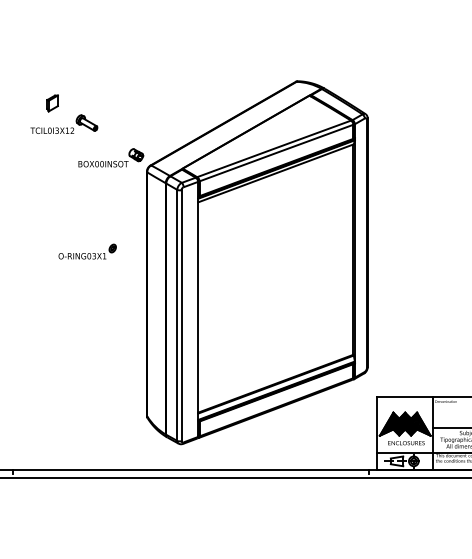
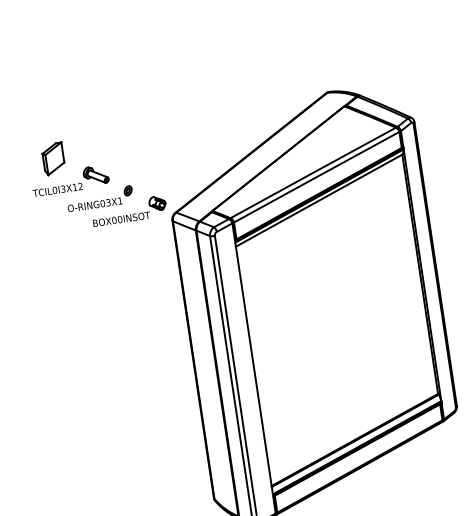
part: (52, 103) -> (53, 158), size x1.67
part: (87, 251) -> (99, 198), moved

